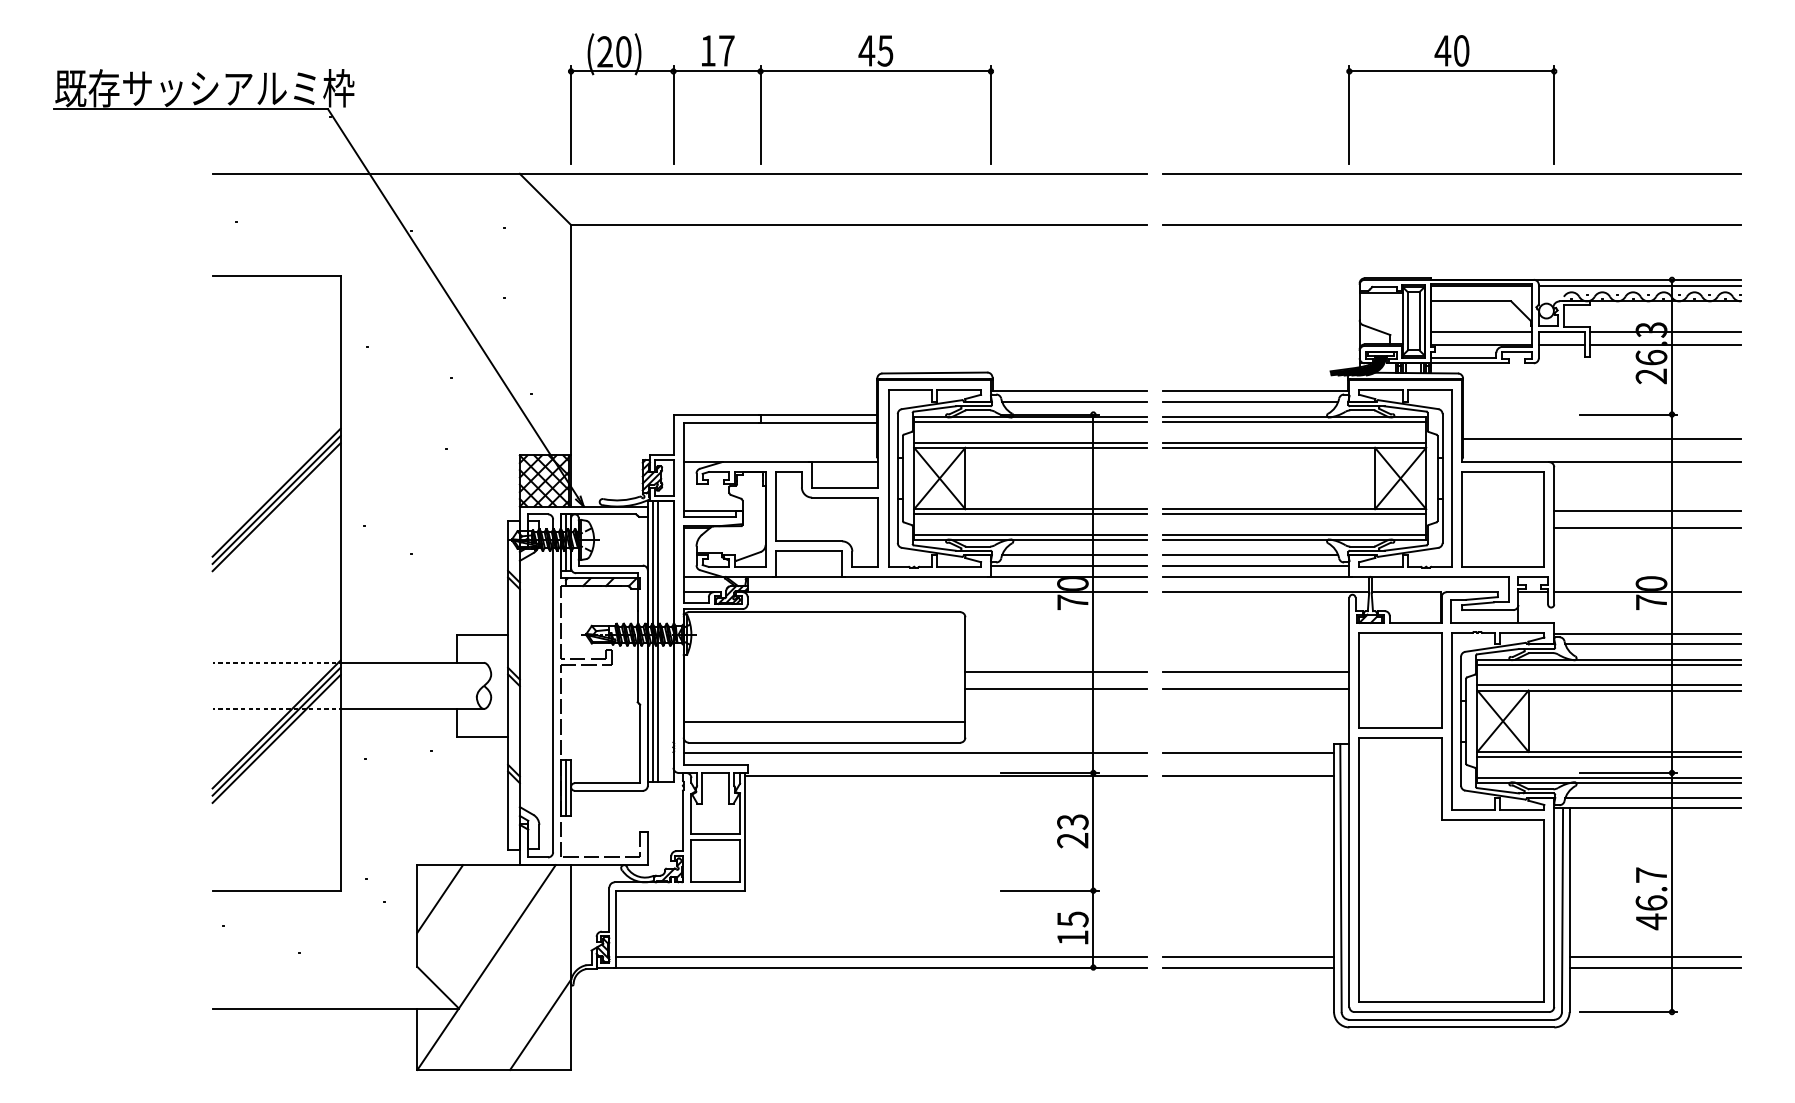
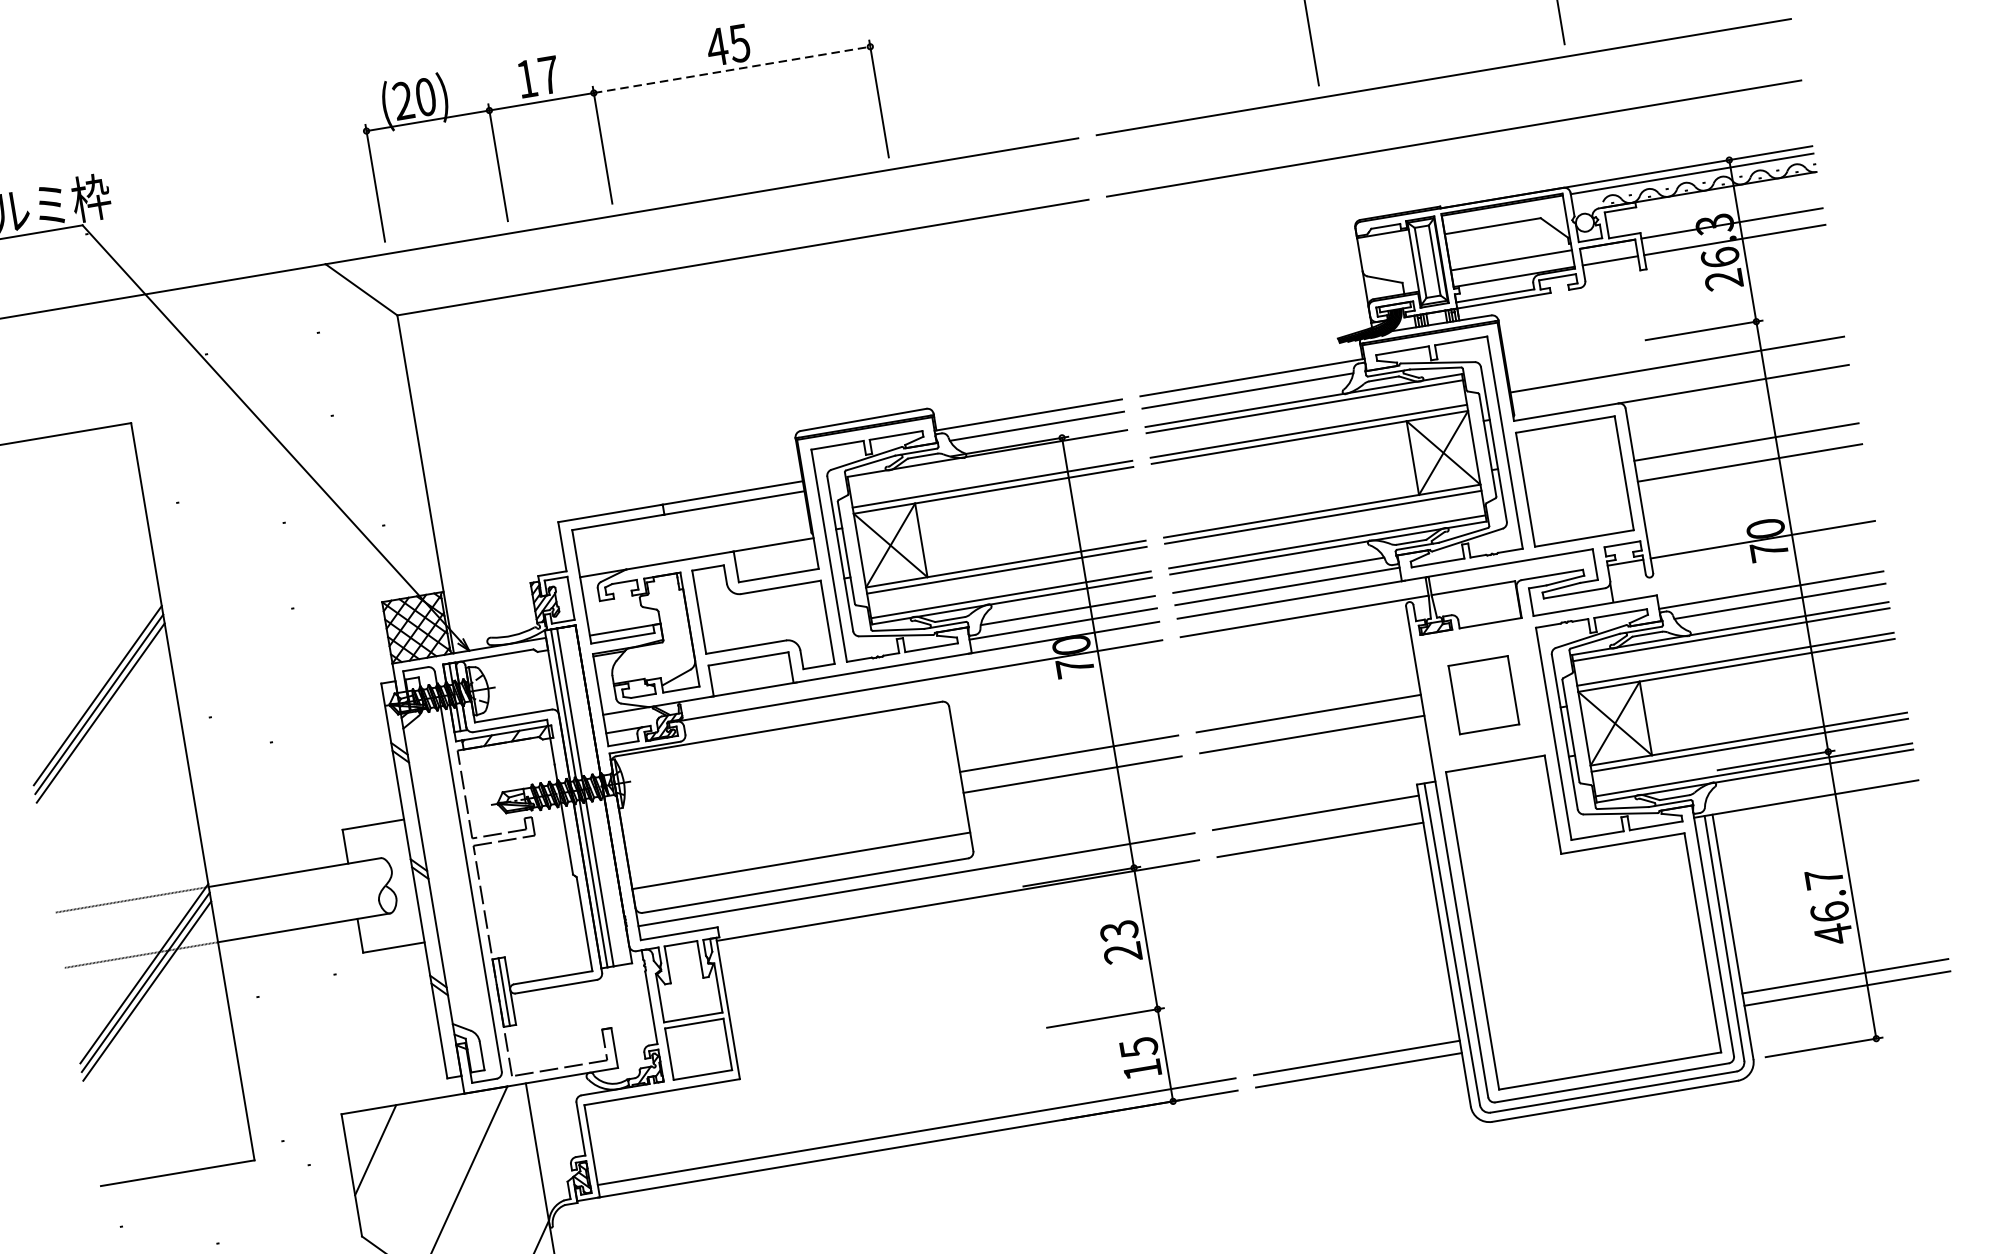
line: (876, 71) -> (732, 69), solid -> dashed
line: (1030, 422) -> (988, 460), removed
part: (1400, 680) -> (1483, 695), size x0.6
line: (1653, 798) -> (1811, 786), removed

